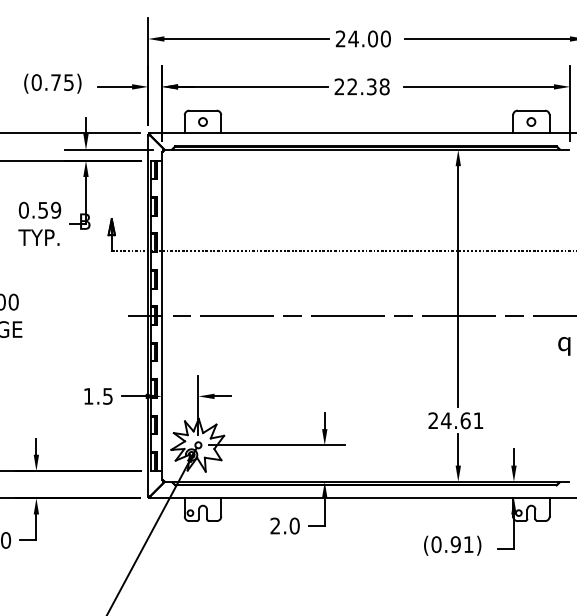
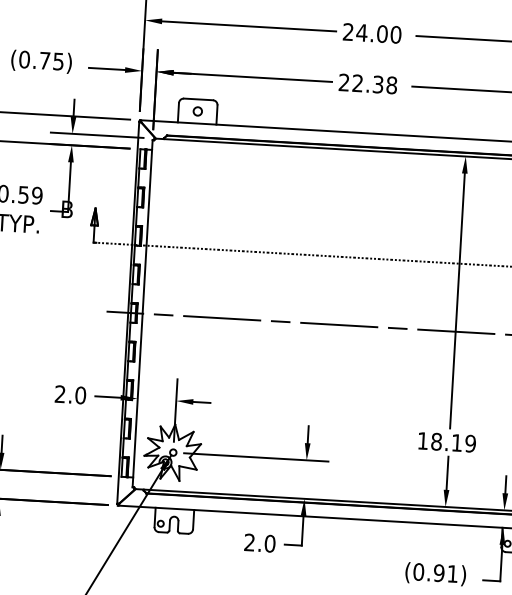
text: (97, 396) -> (69, 394), 1.5 -> 2.0
text: (455, 420) -> (446, 442), 24.61 -> 18.19

